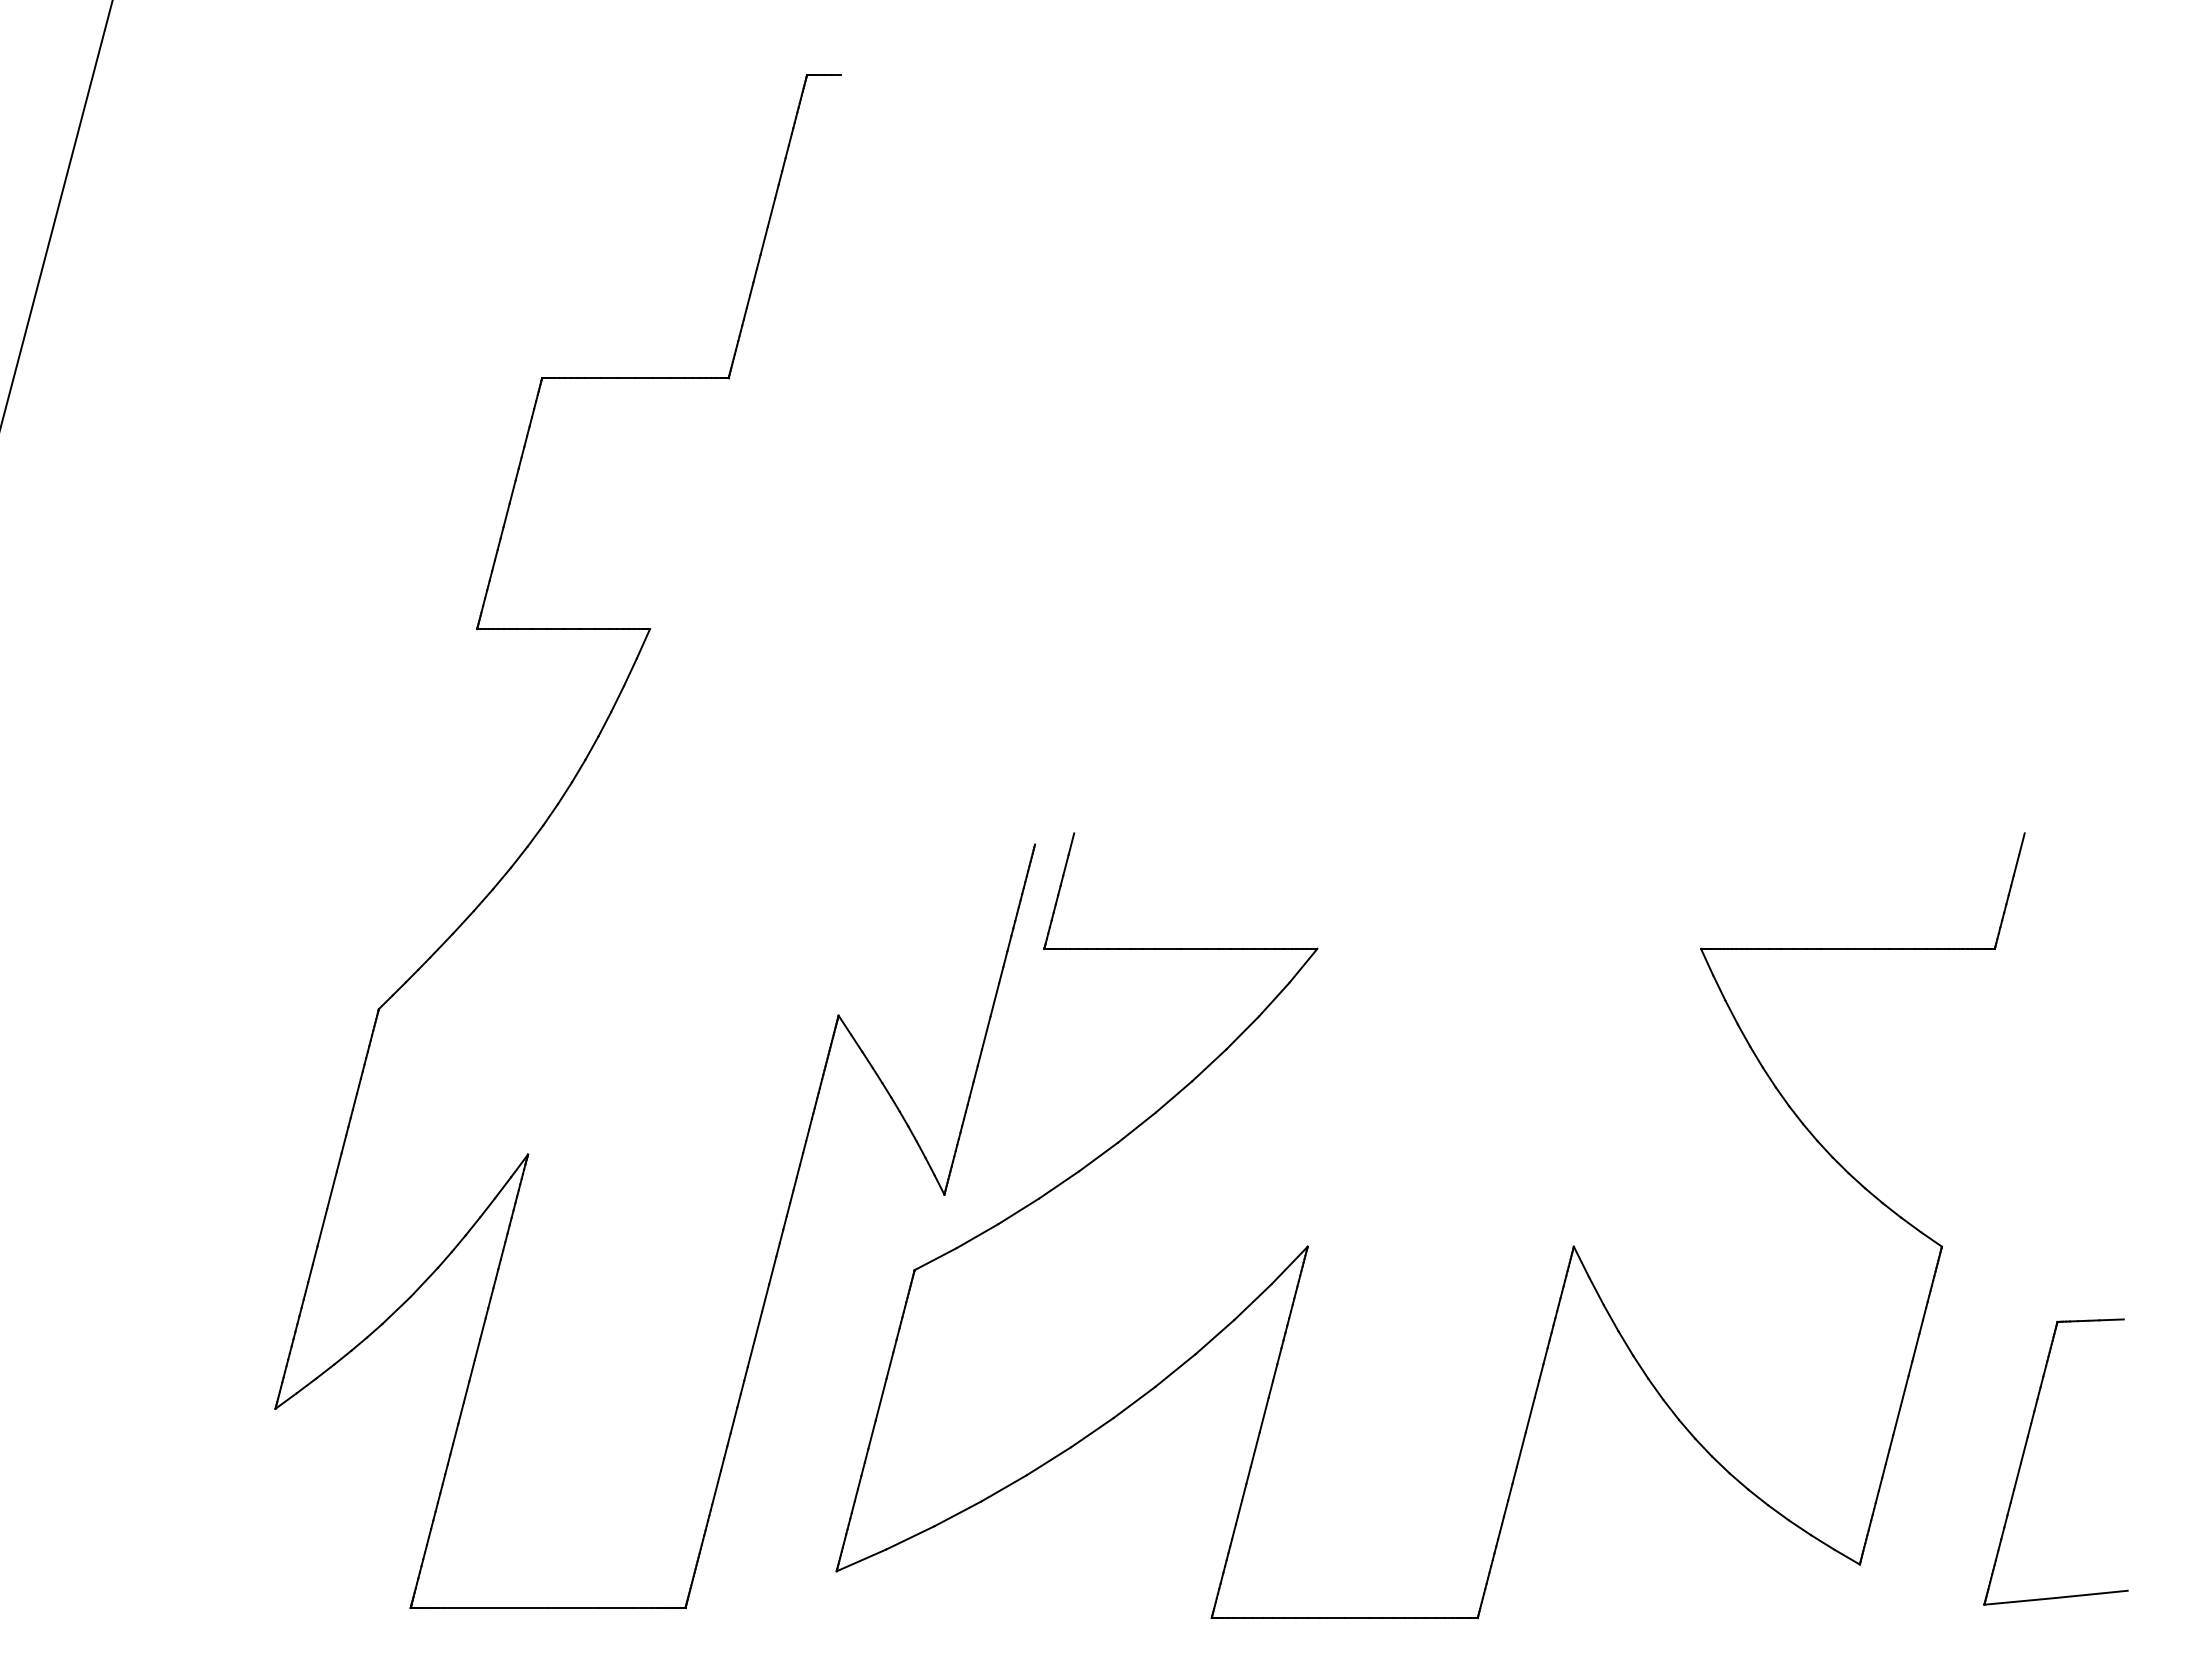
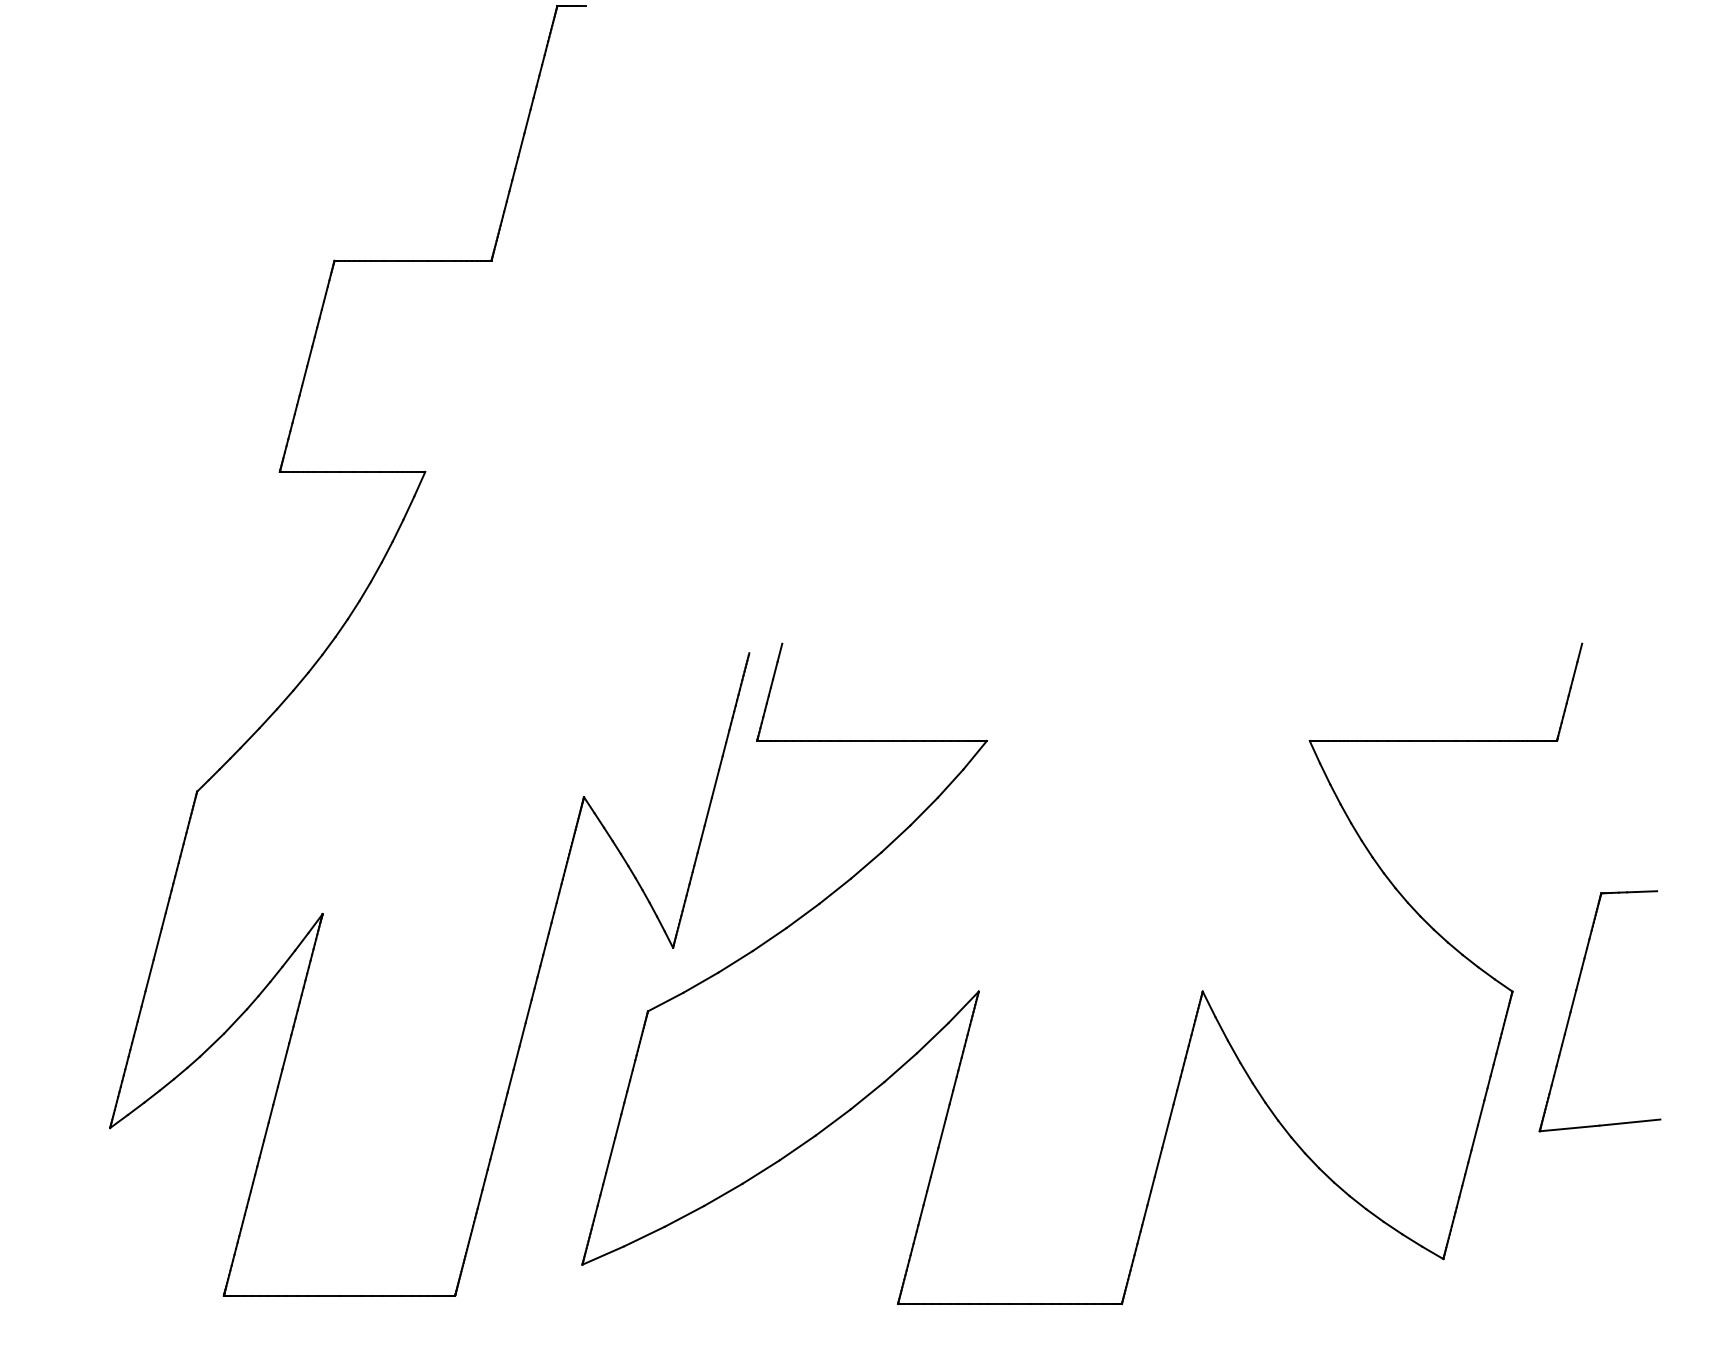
part: (2024, 1454) -> (1573, 1004), moved

